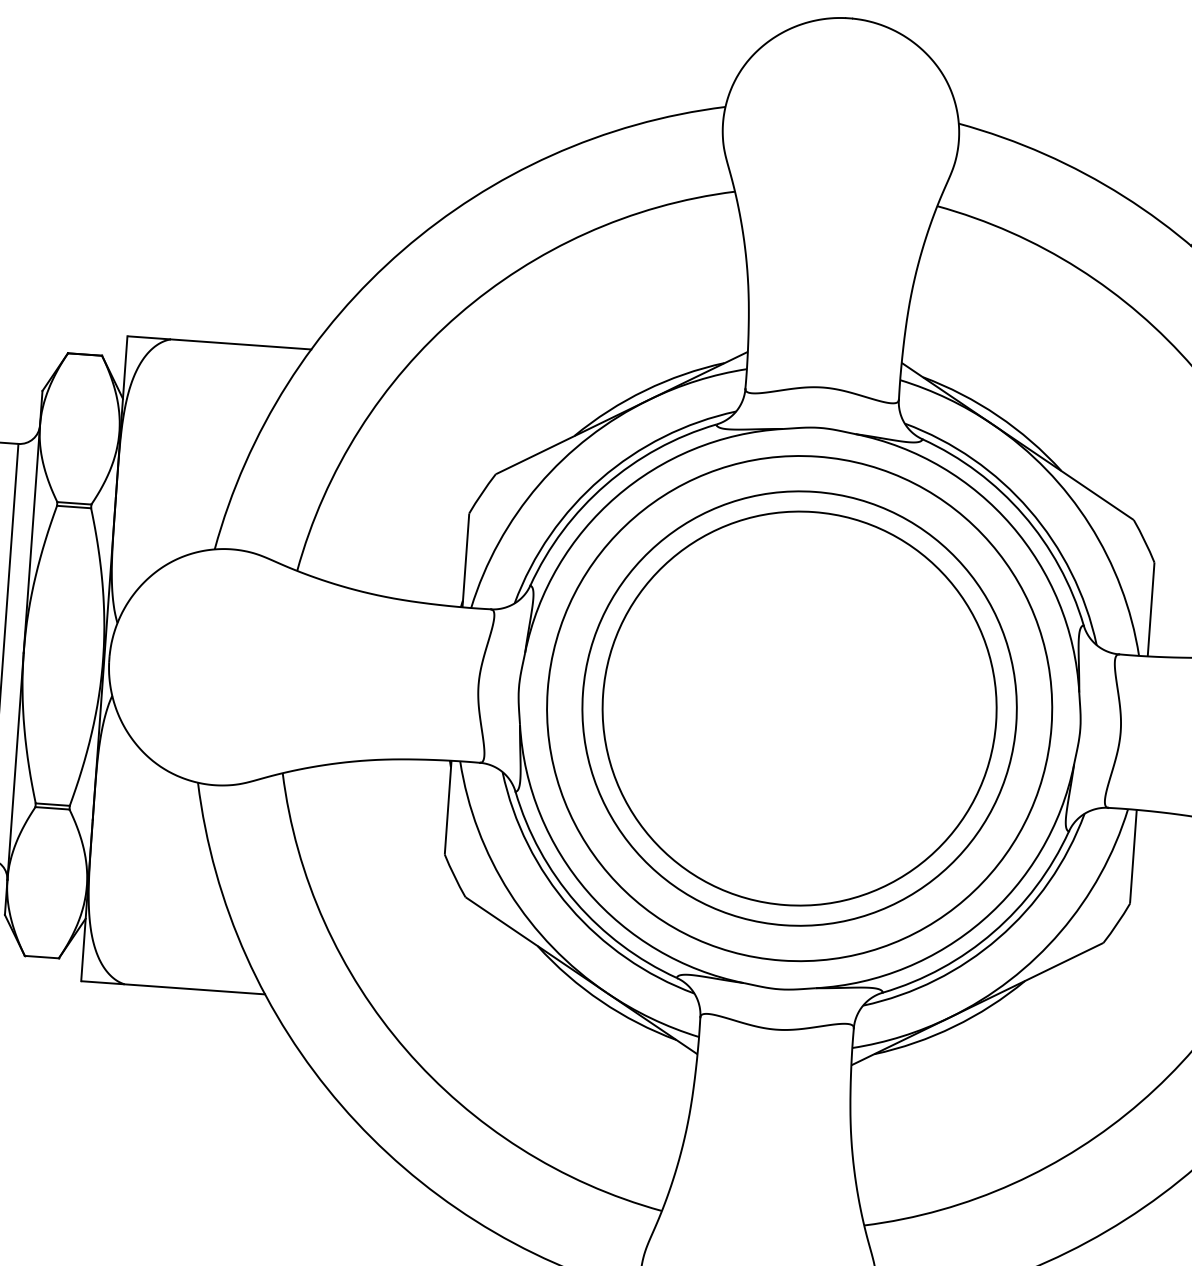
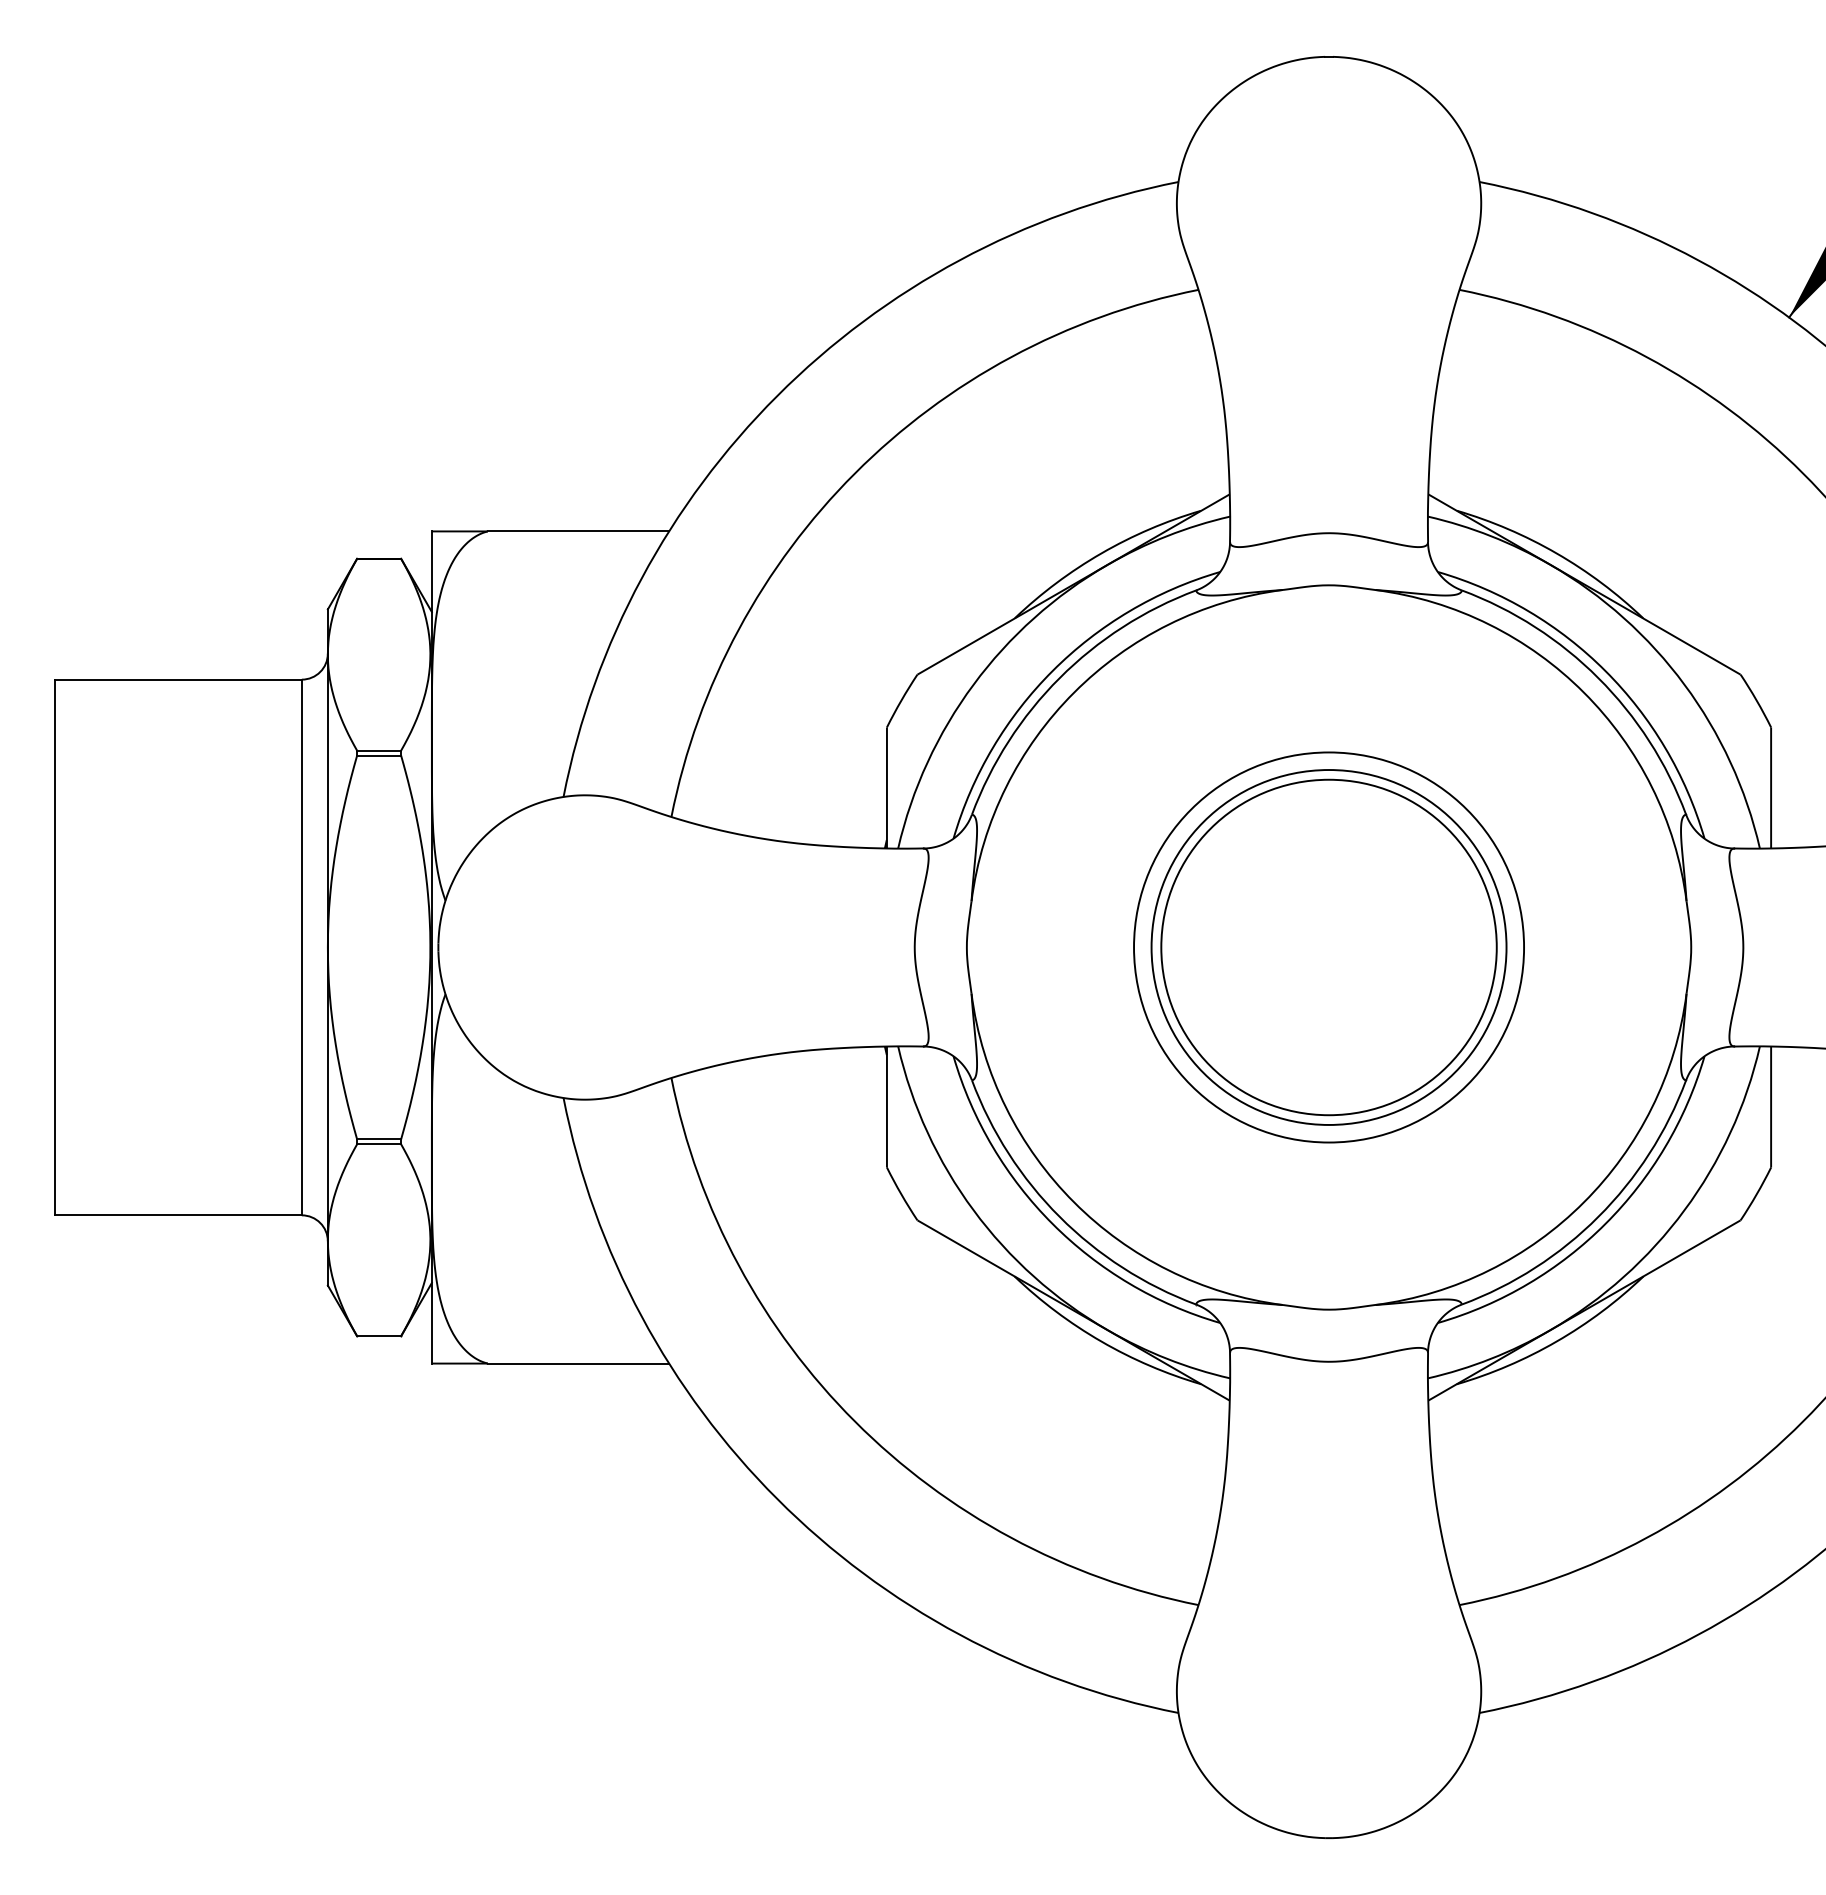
circle: (799, 708) -> (1328, 947), size x0.6
circle: (799, 708) -> (1328, 947), size x0.6
circle: (799, 708) -> (1328, 947), size x0.7

